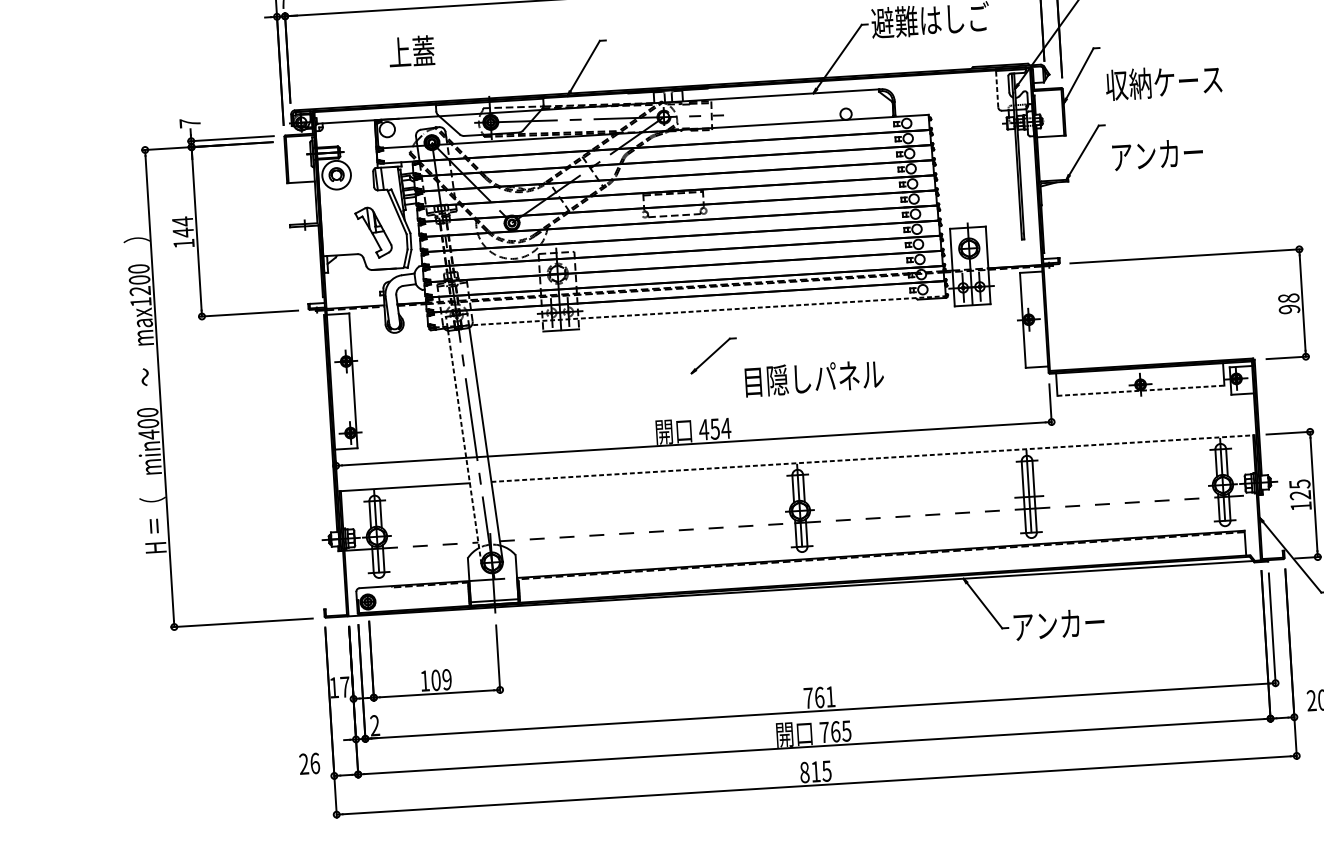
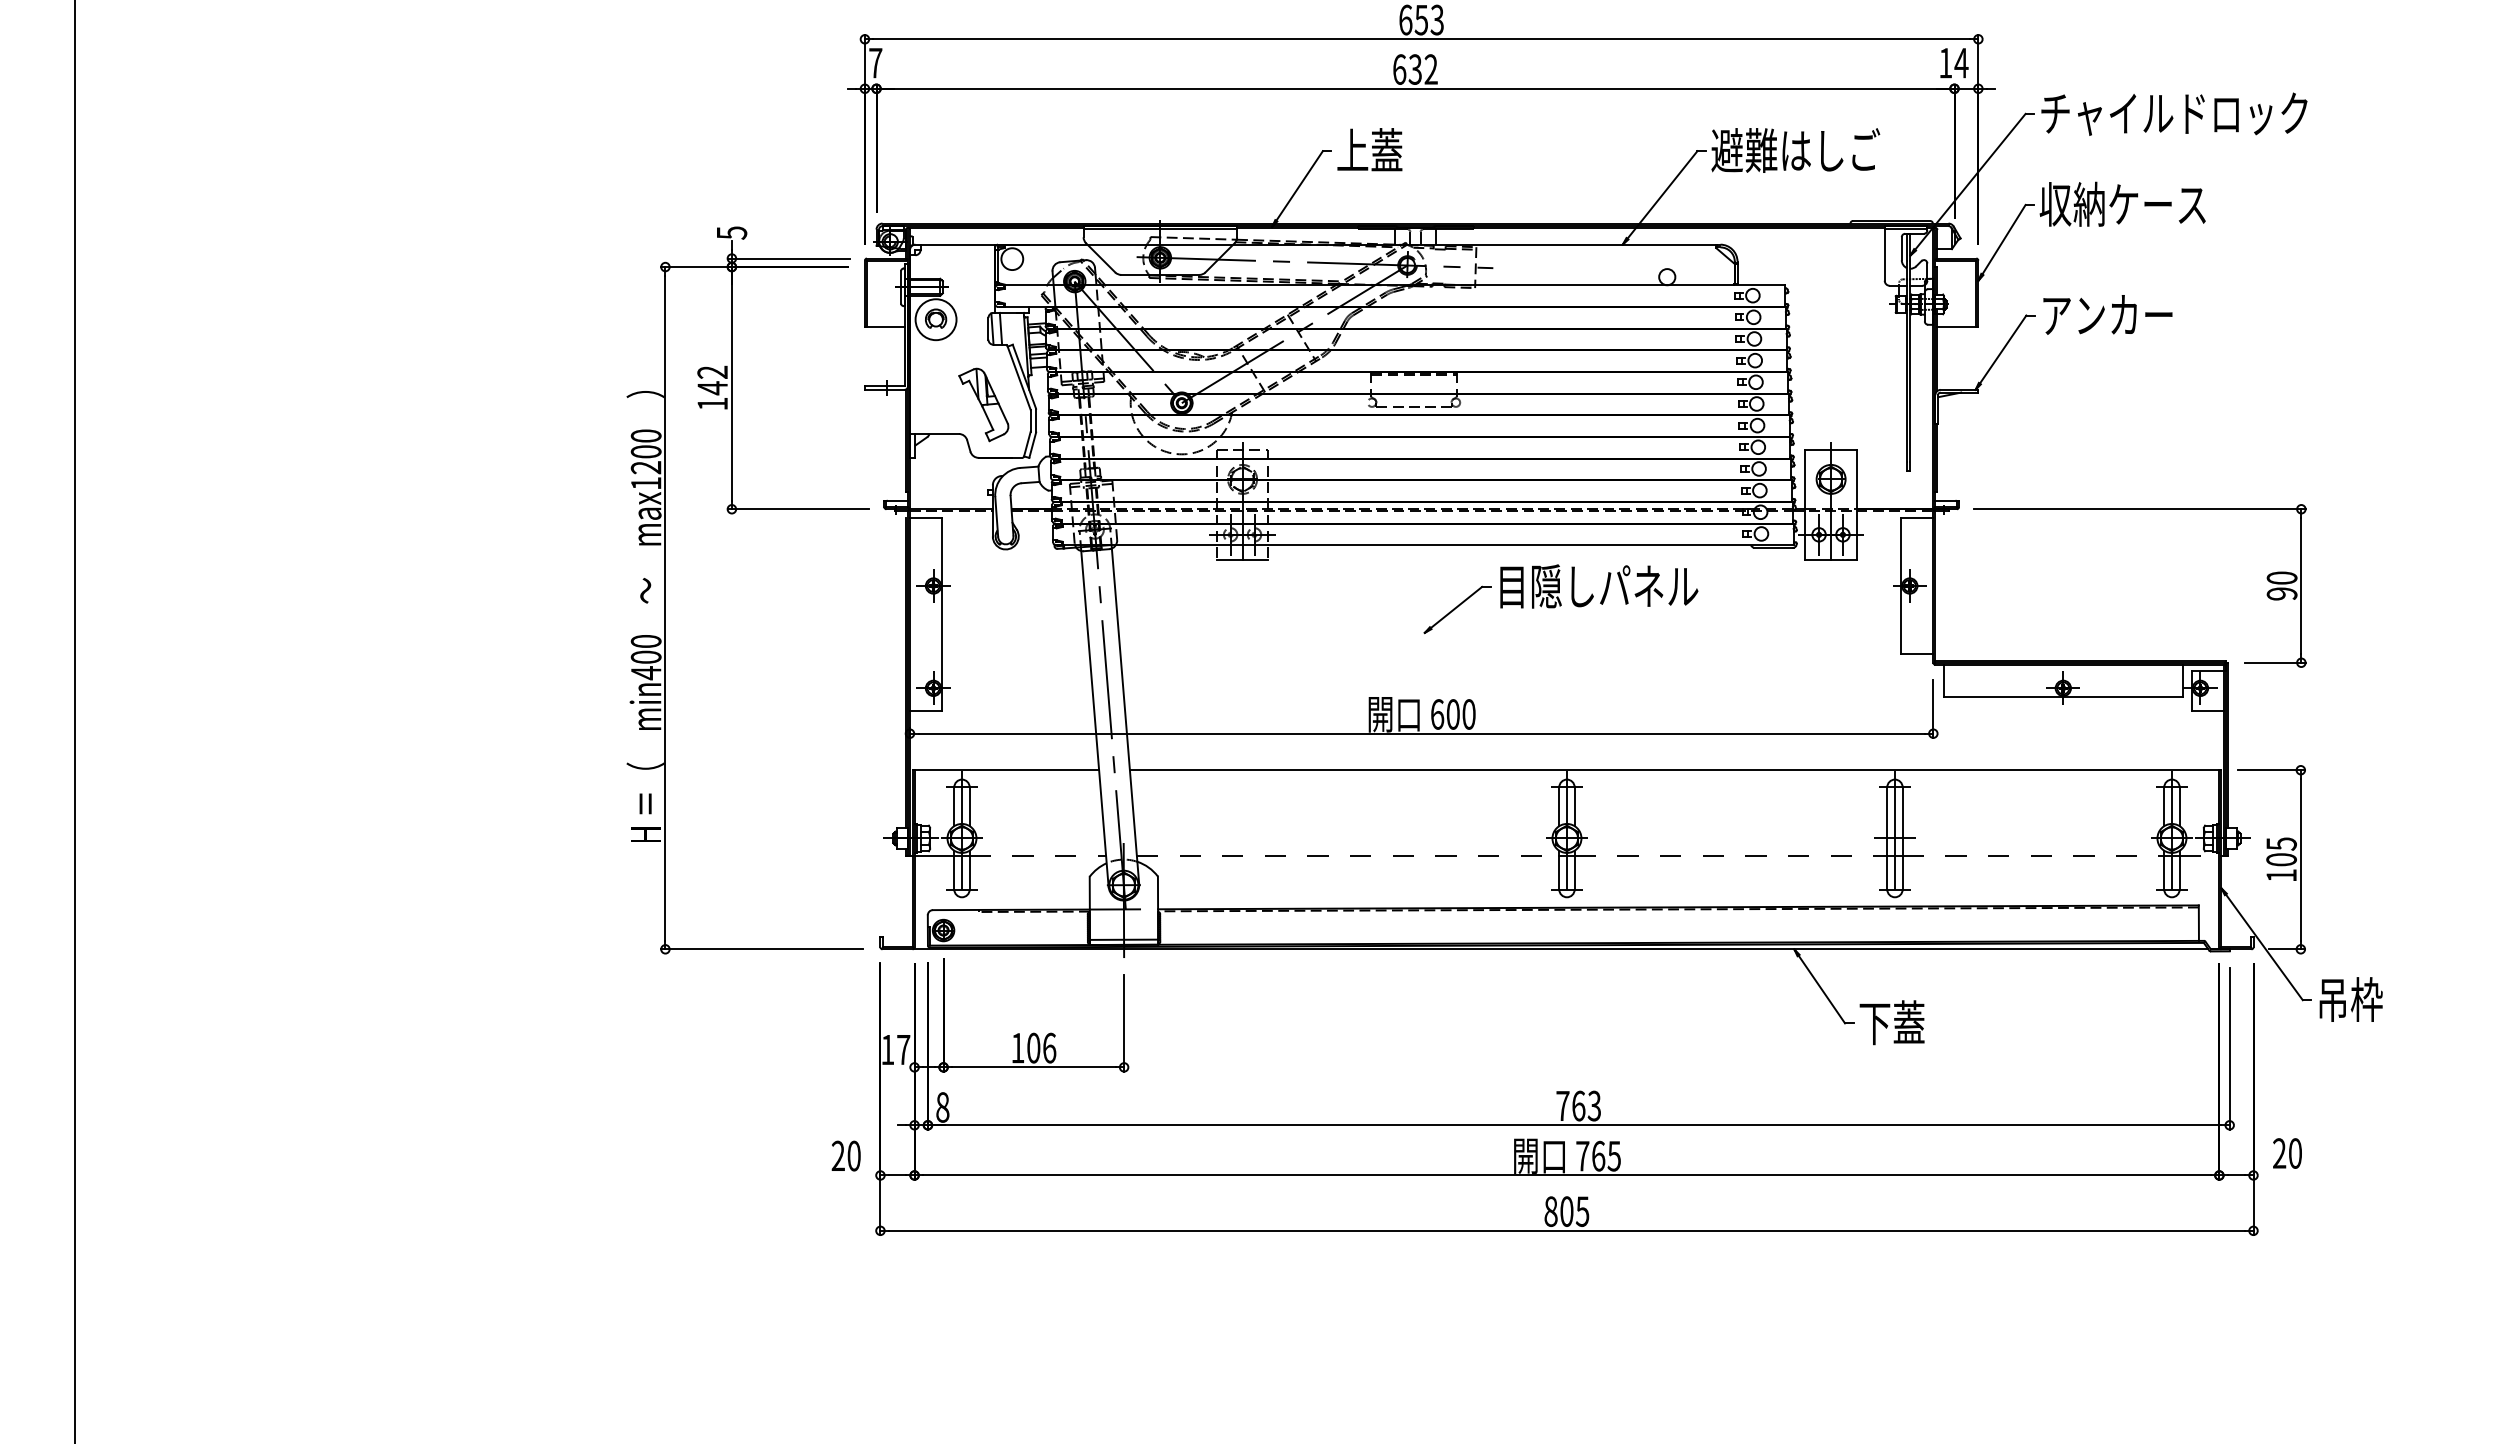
text: (411, 51) -> (1369, 149), moved
text: (1163, 81) -> (2122, 203), moved
line: (996, 87) -> (1884, 252), dashed -> solid
text: (190, 122) -> (732, 232), 7 -> 5
text: (1157, 154) -> (2107, 314), moved
text: (182, 221) -> (712, 372), 144 -> 142
text: (1288, 297) -> (2281, 577), 98 -> 90
line: (690, 312) -> (1428, 545), dashed -> solid
text: (814, 378) -> (1599, 586), moved
line: (1141, 390) -> (2063, 696), dashed -> solid
text: (715, 429) -> (1453, 714), 454 -> 600
line: (464, 447) -> (1094, 718), dashed -> solid
line: (872, 458) -> (1675, 770), dashed -> solid
text: (1300, 495) -> (2281, 859), 125 -> 105
text: (1058, 624) -> (1925, 1022), アンカー -> 下蓋
text: (447, 679) -> (1049, 1047), 109 -> 106
text: (829, 696) -> (1593, 1105), 761 -> 763
text: (374, 725) -> (942, 1107), 2 -> 8
text: (314, 763) -> (853, 1155), 26 -> 20
text: (815, 771) -> (1566, 1211), 815 -> 805

